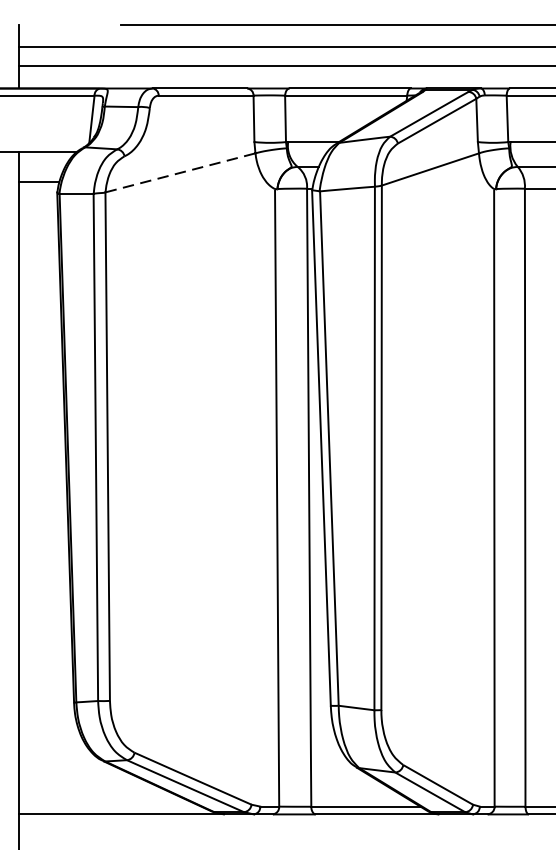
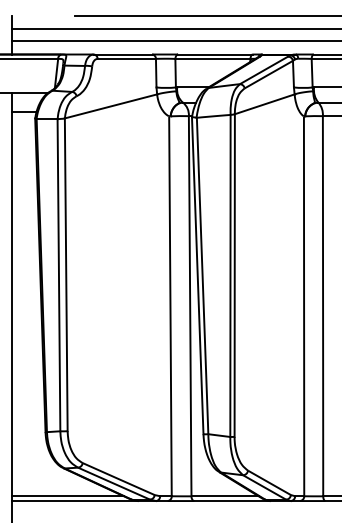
line: (181, 173) -> (111, 106), dashed -> solid
line: (109, 807) -> (67, 496), added

